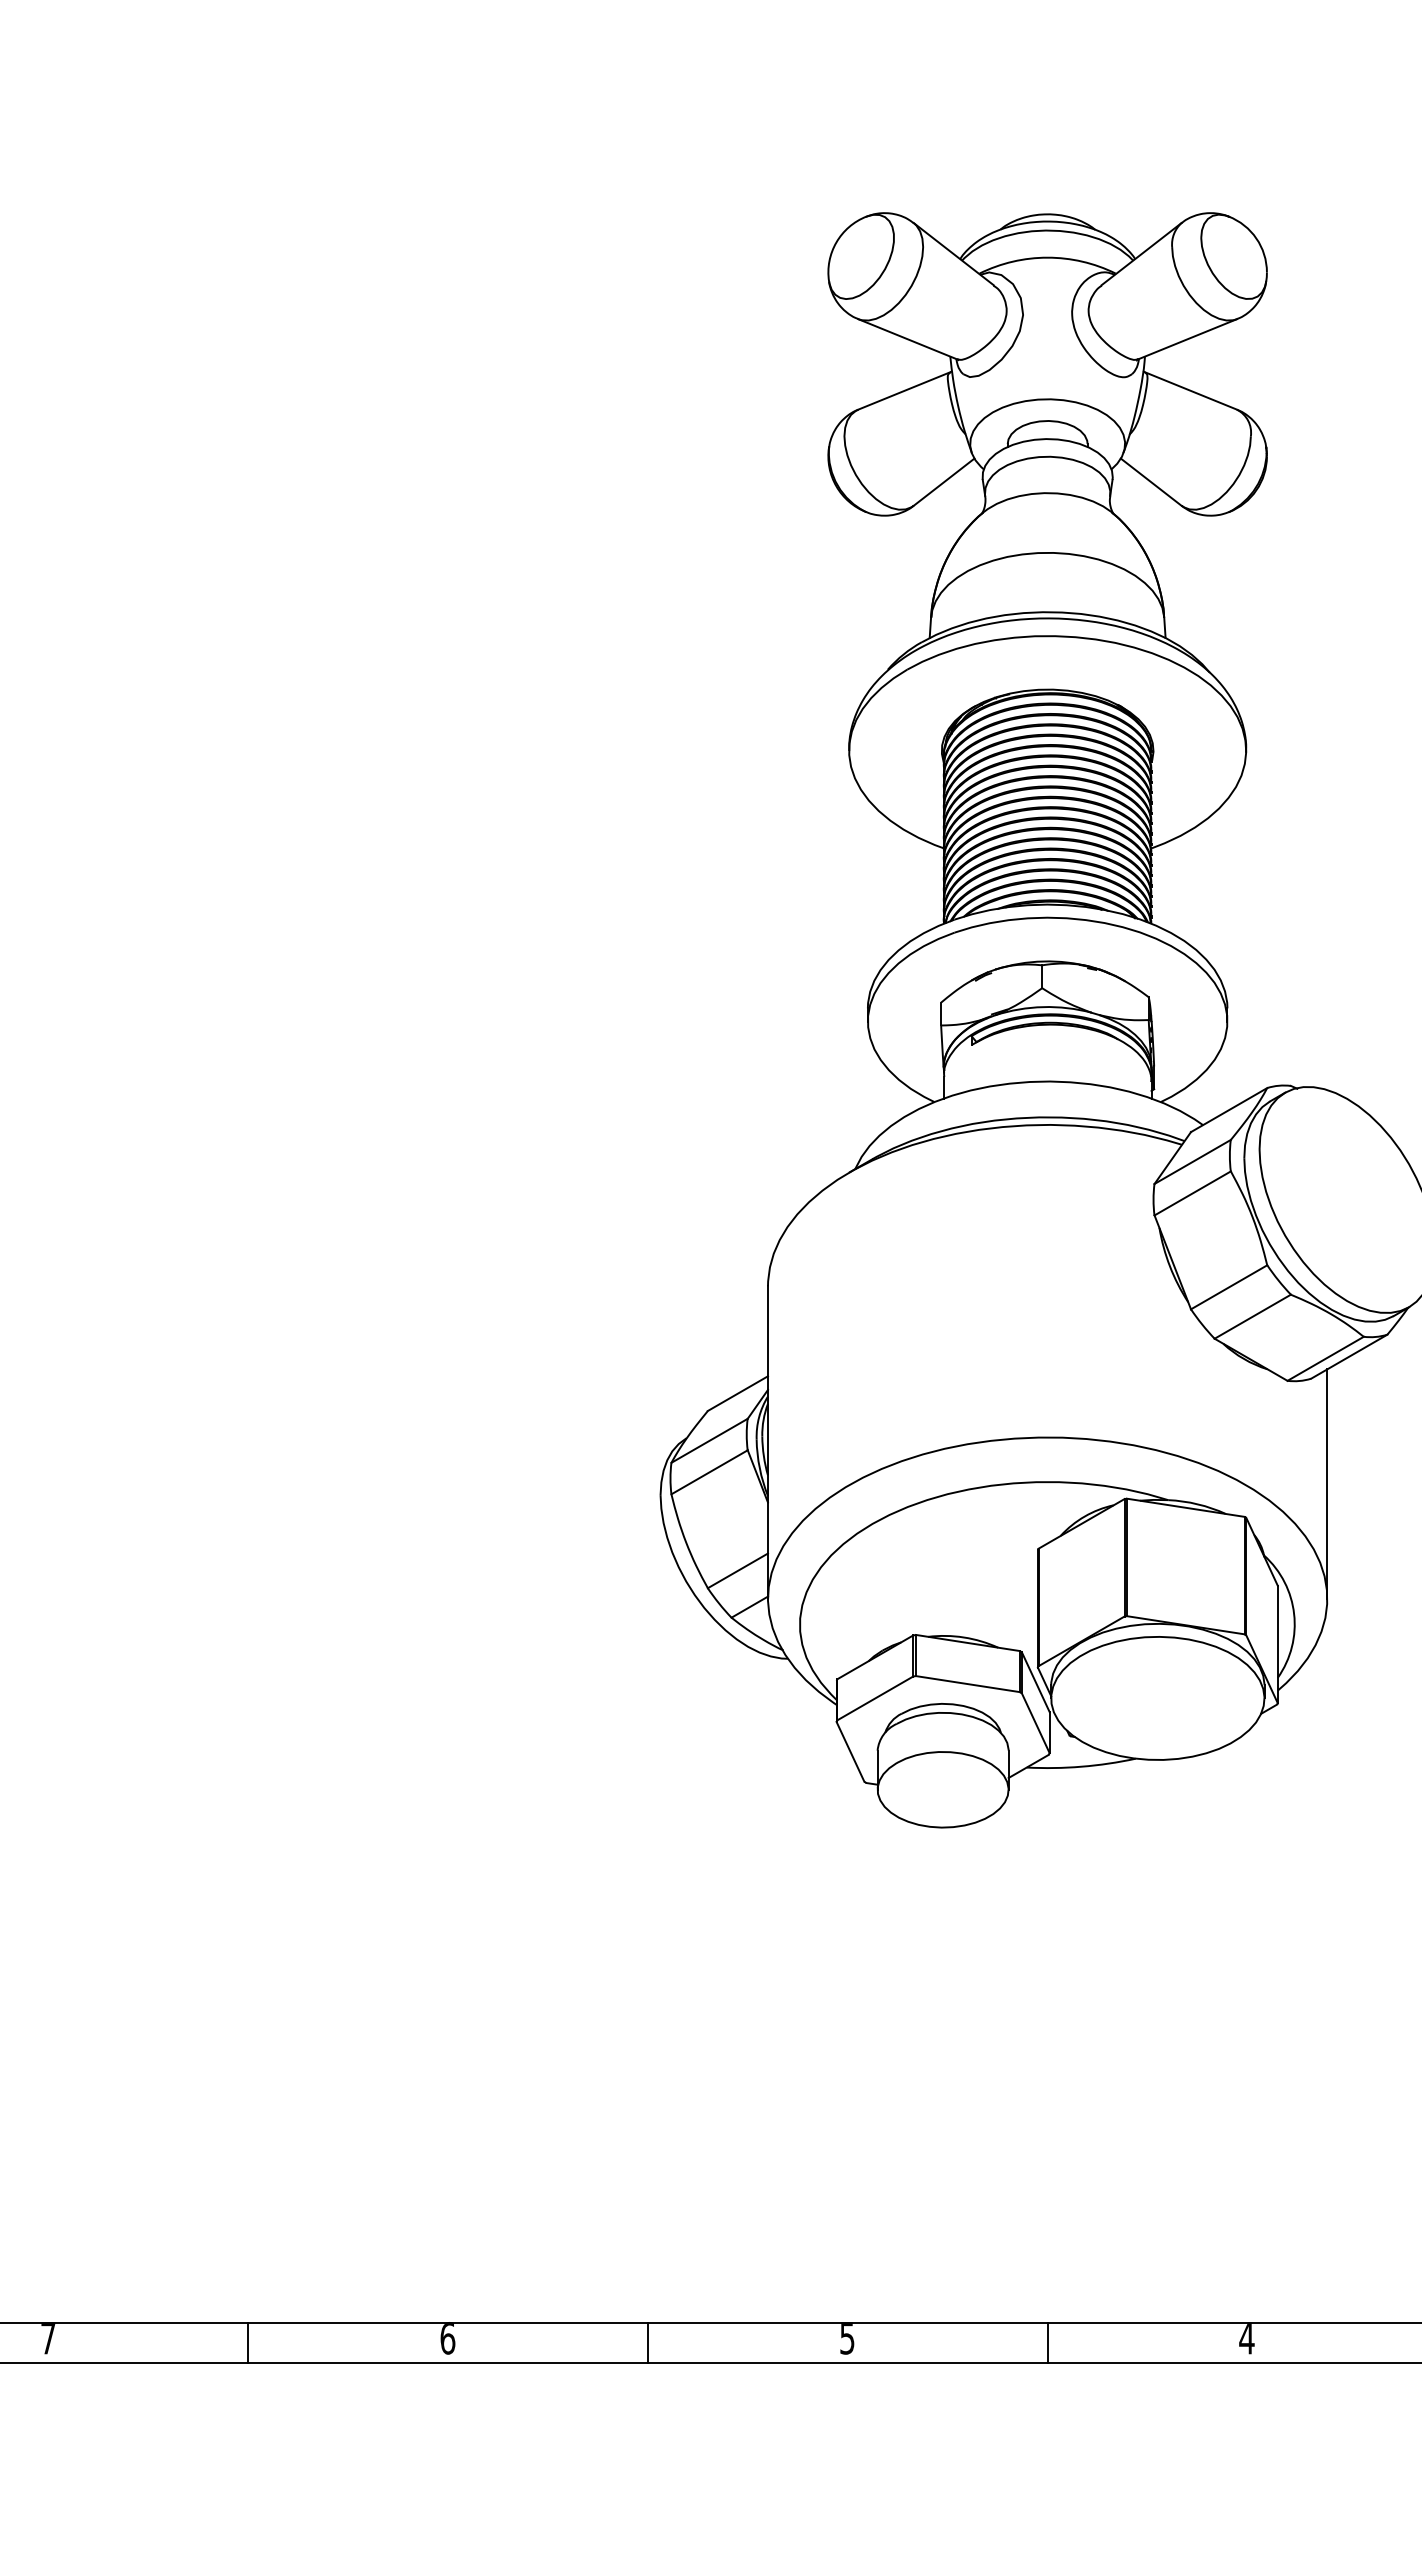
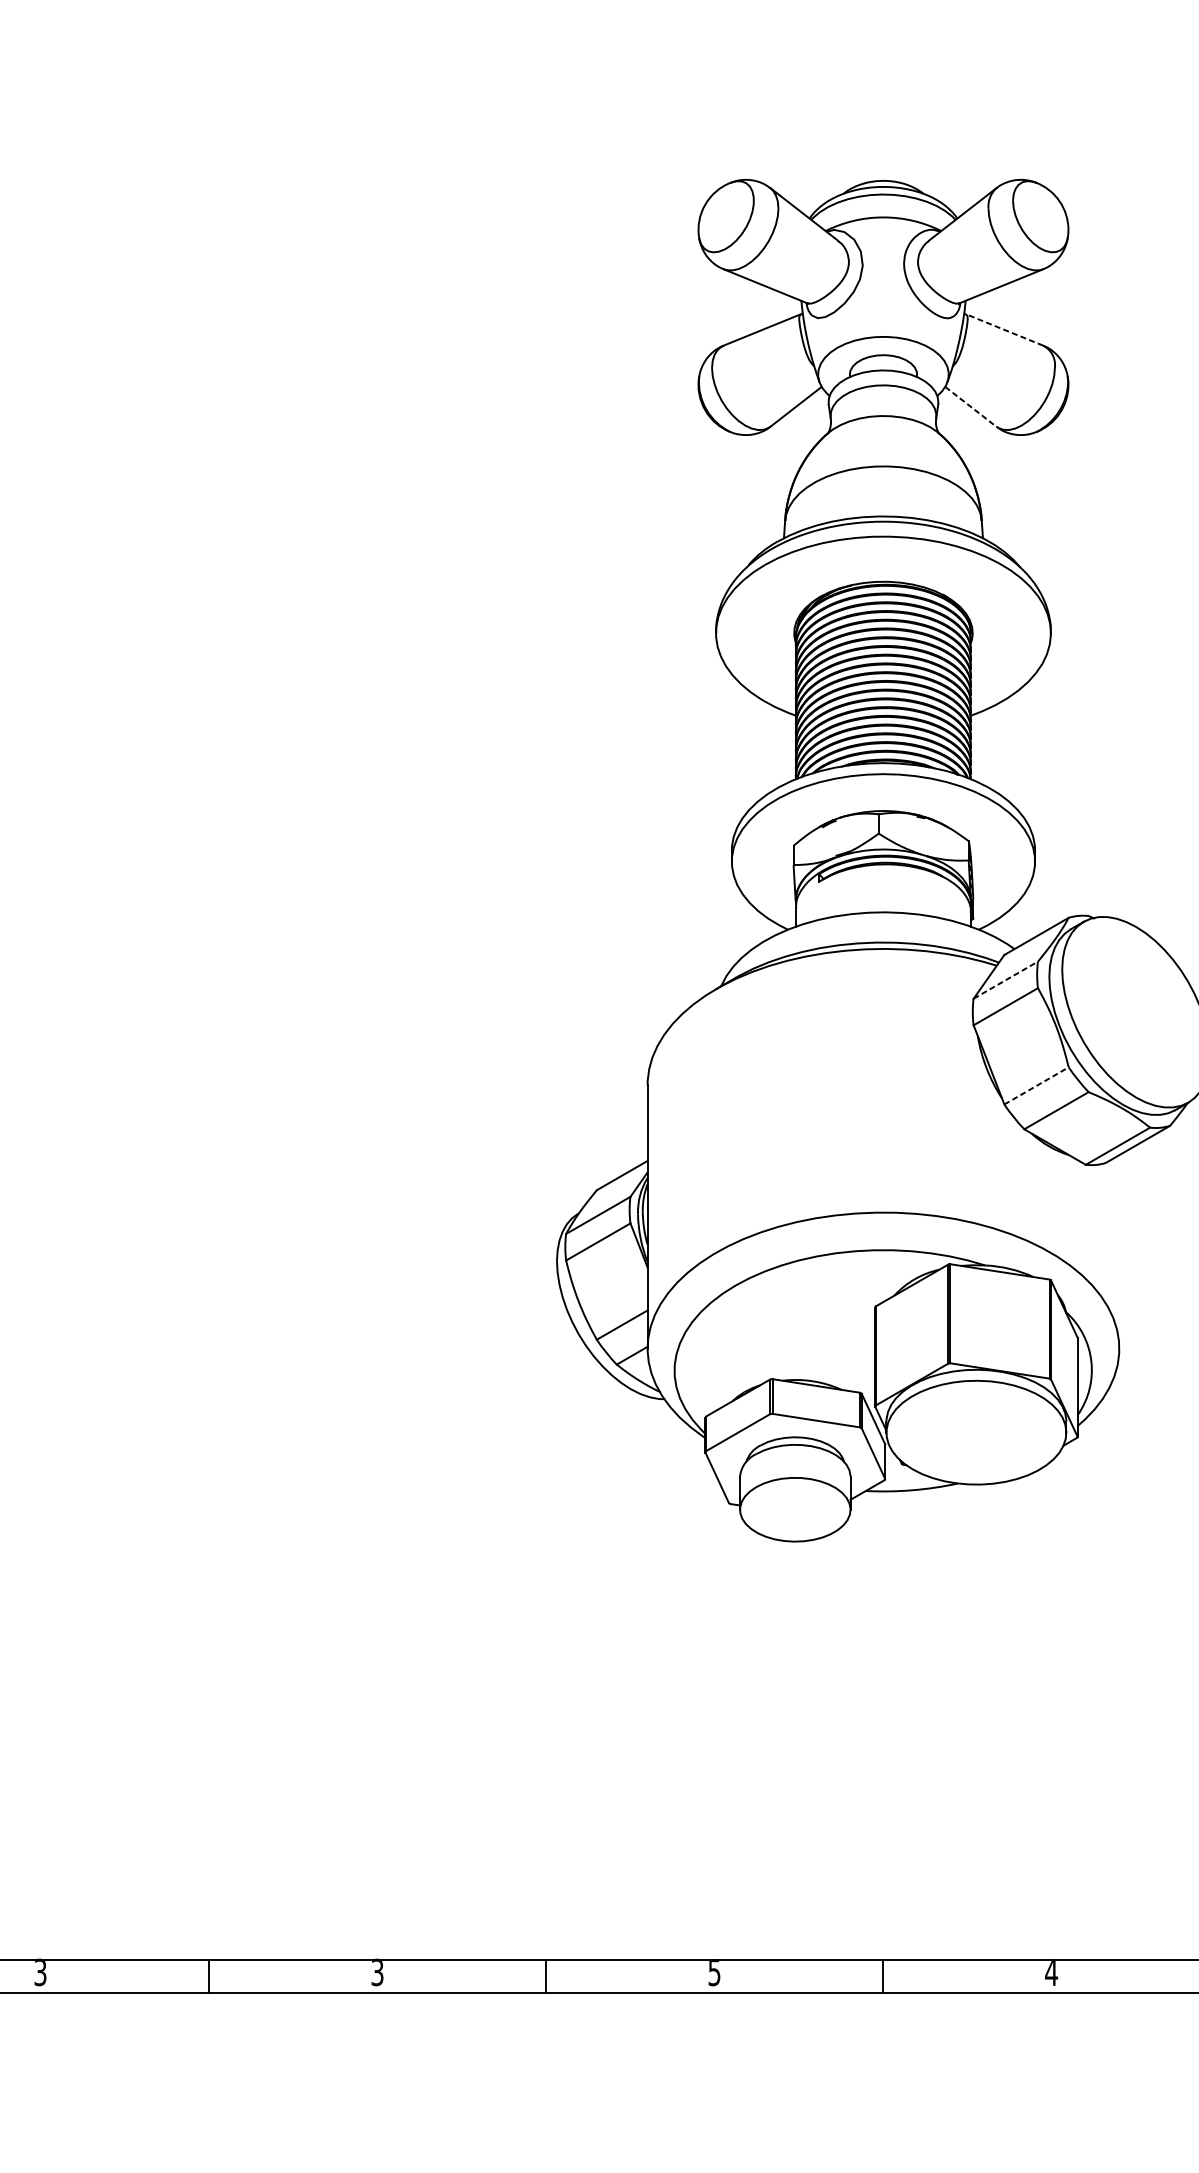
line: (1191, 391) -> (1004, 330), solid -> dashed
line: (1151, 482) -> (971, 407), solid -> dashed
line: (1193, 1161) -> (1006, 979), solid -> dashed
line: (1229, 1287) -> (1036, 1086), solid -> dashed
line: (1327, 1483) -> (1119, 1251), removed
text: (48, 2339) -> (40, 1973), 7 -> 3
text: (447, 2339) -> (377, 1973), 6 -> 3

